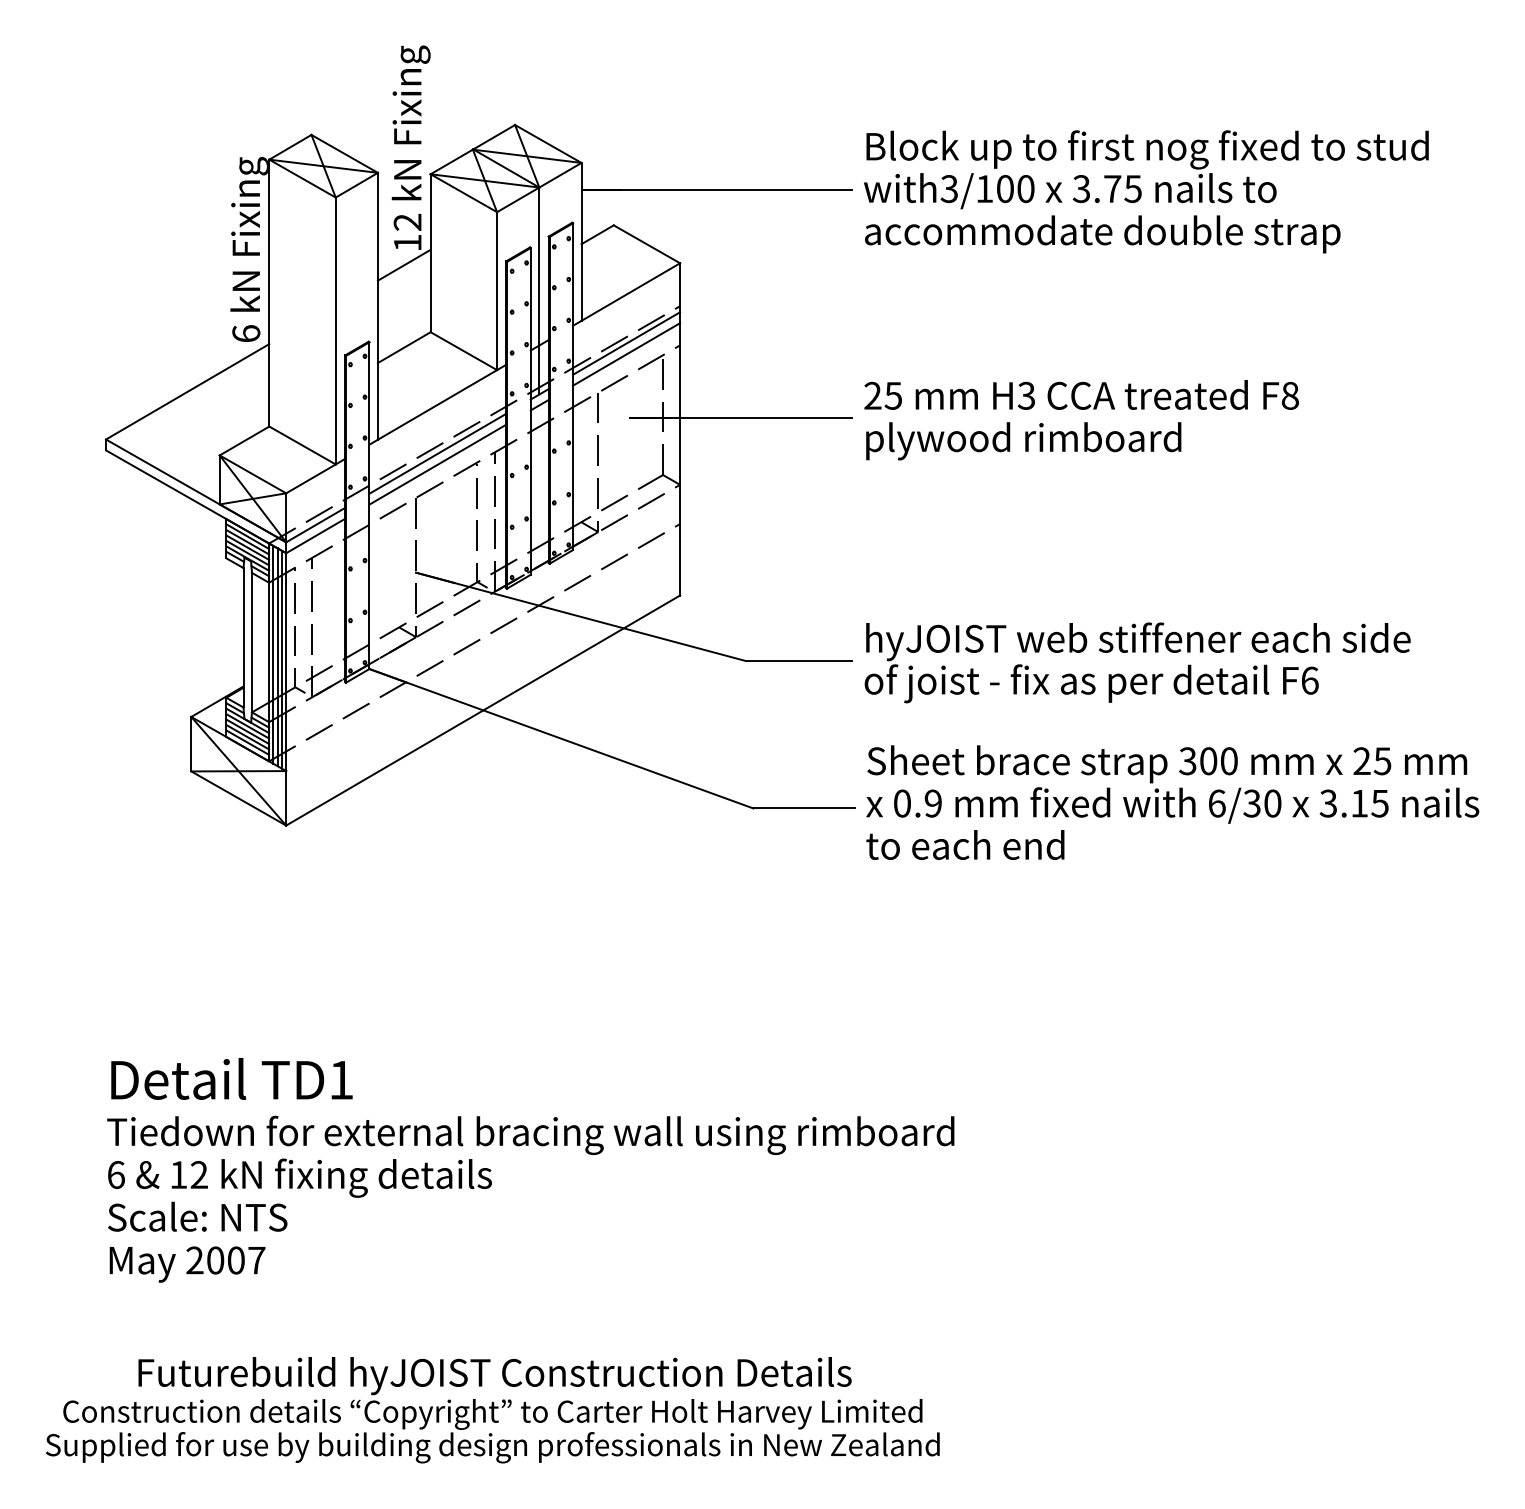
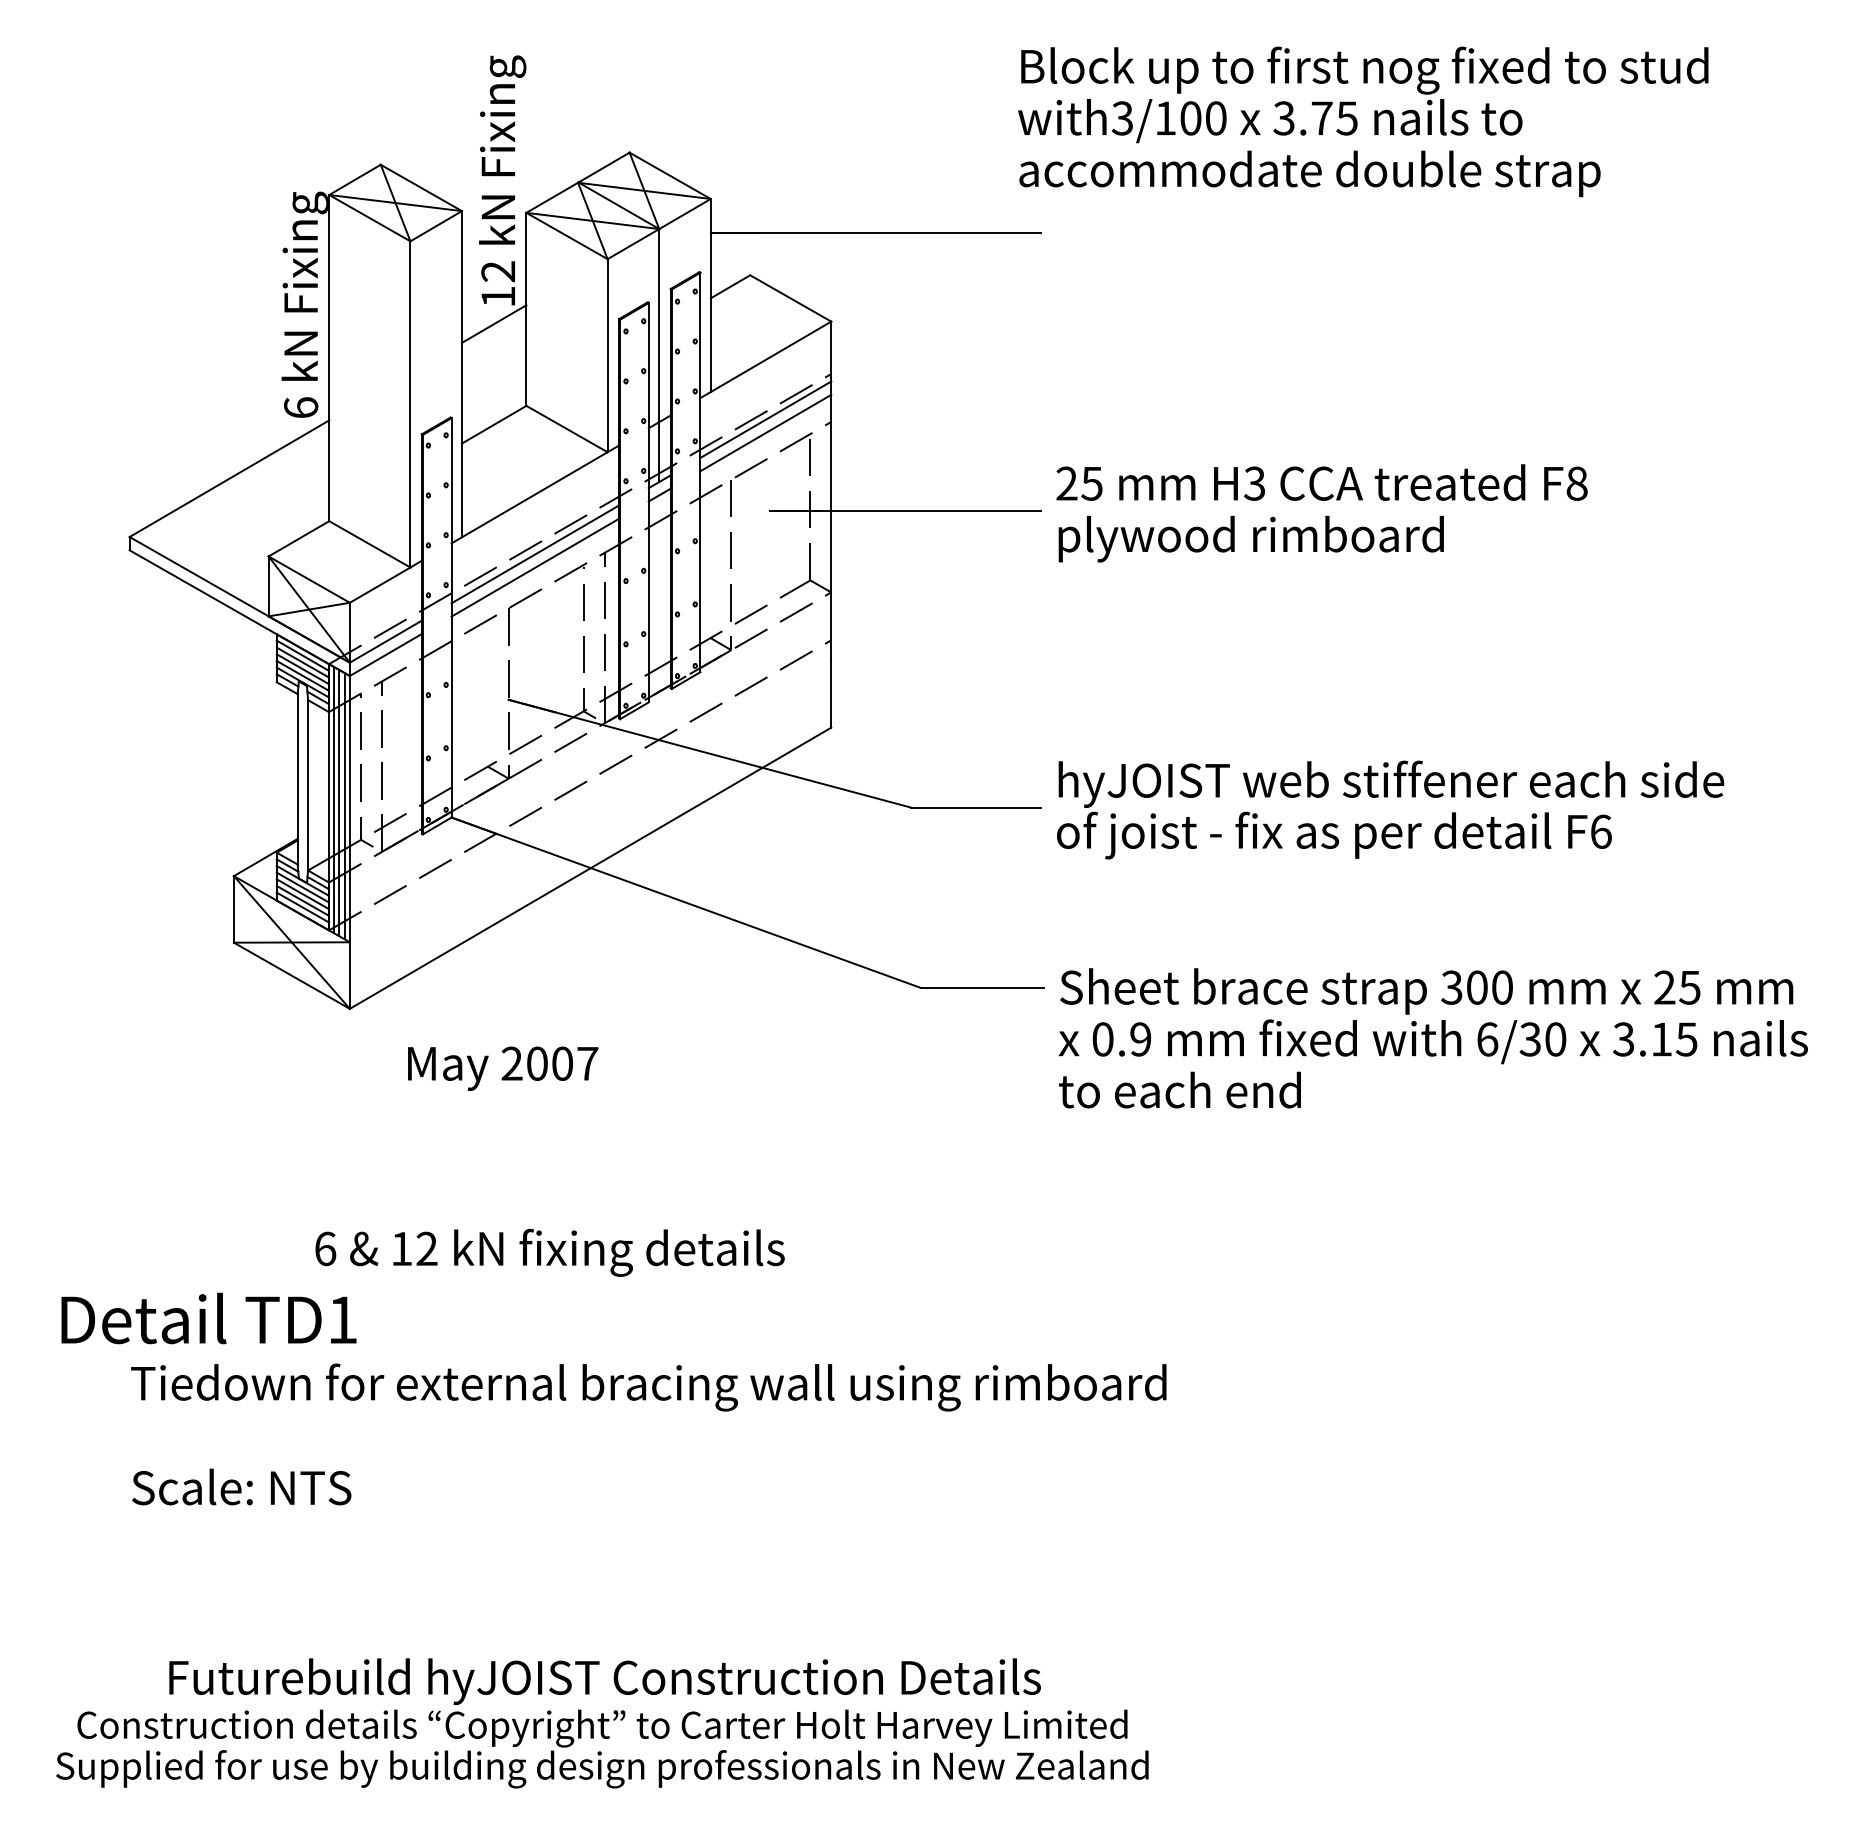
text: (1146, 191) -> (1363, 121), moved
text: (1172, 802) -> (1433, 1038), moved
text: (231, 1078) -> (208, 1317), moved
text: (299, 1177) -> (549, 1251), moved
text: (187, 1264) -> (503, 1068), moved

